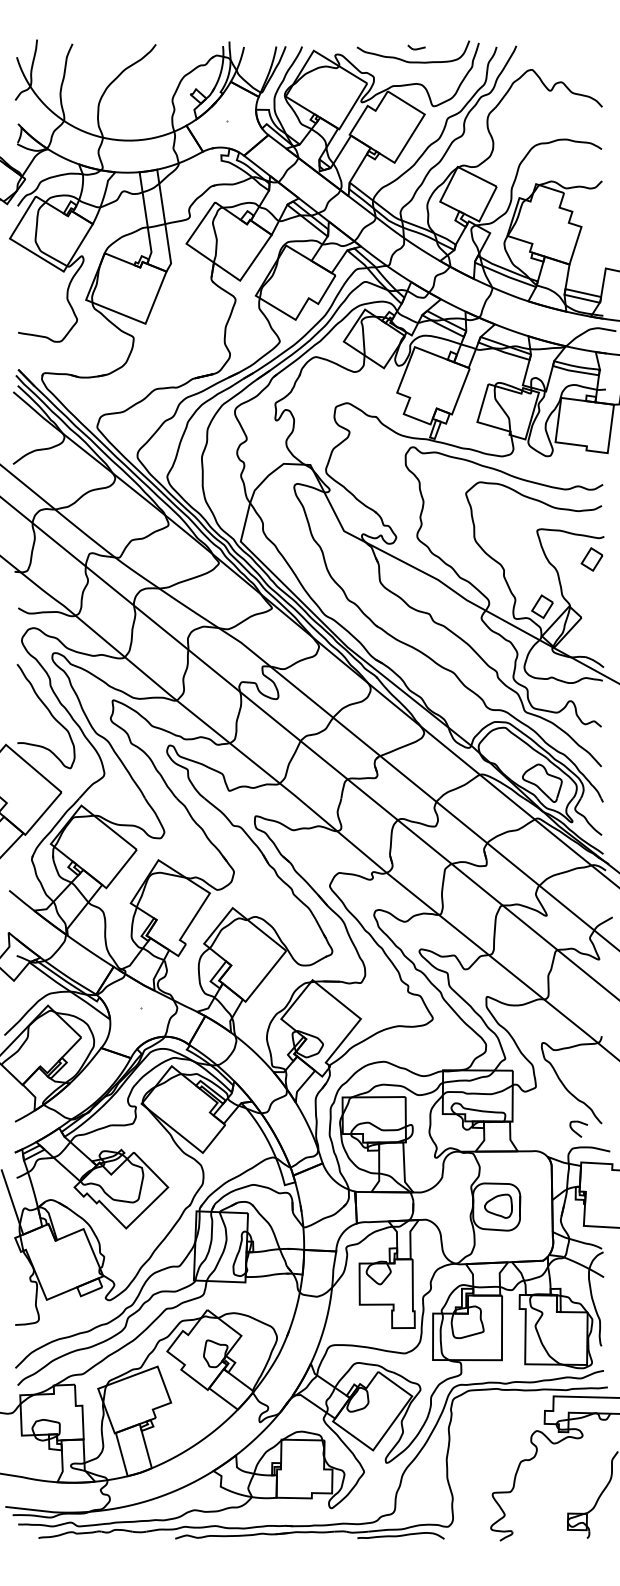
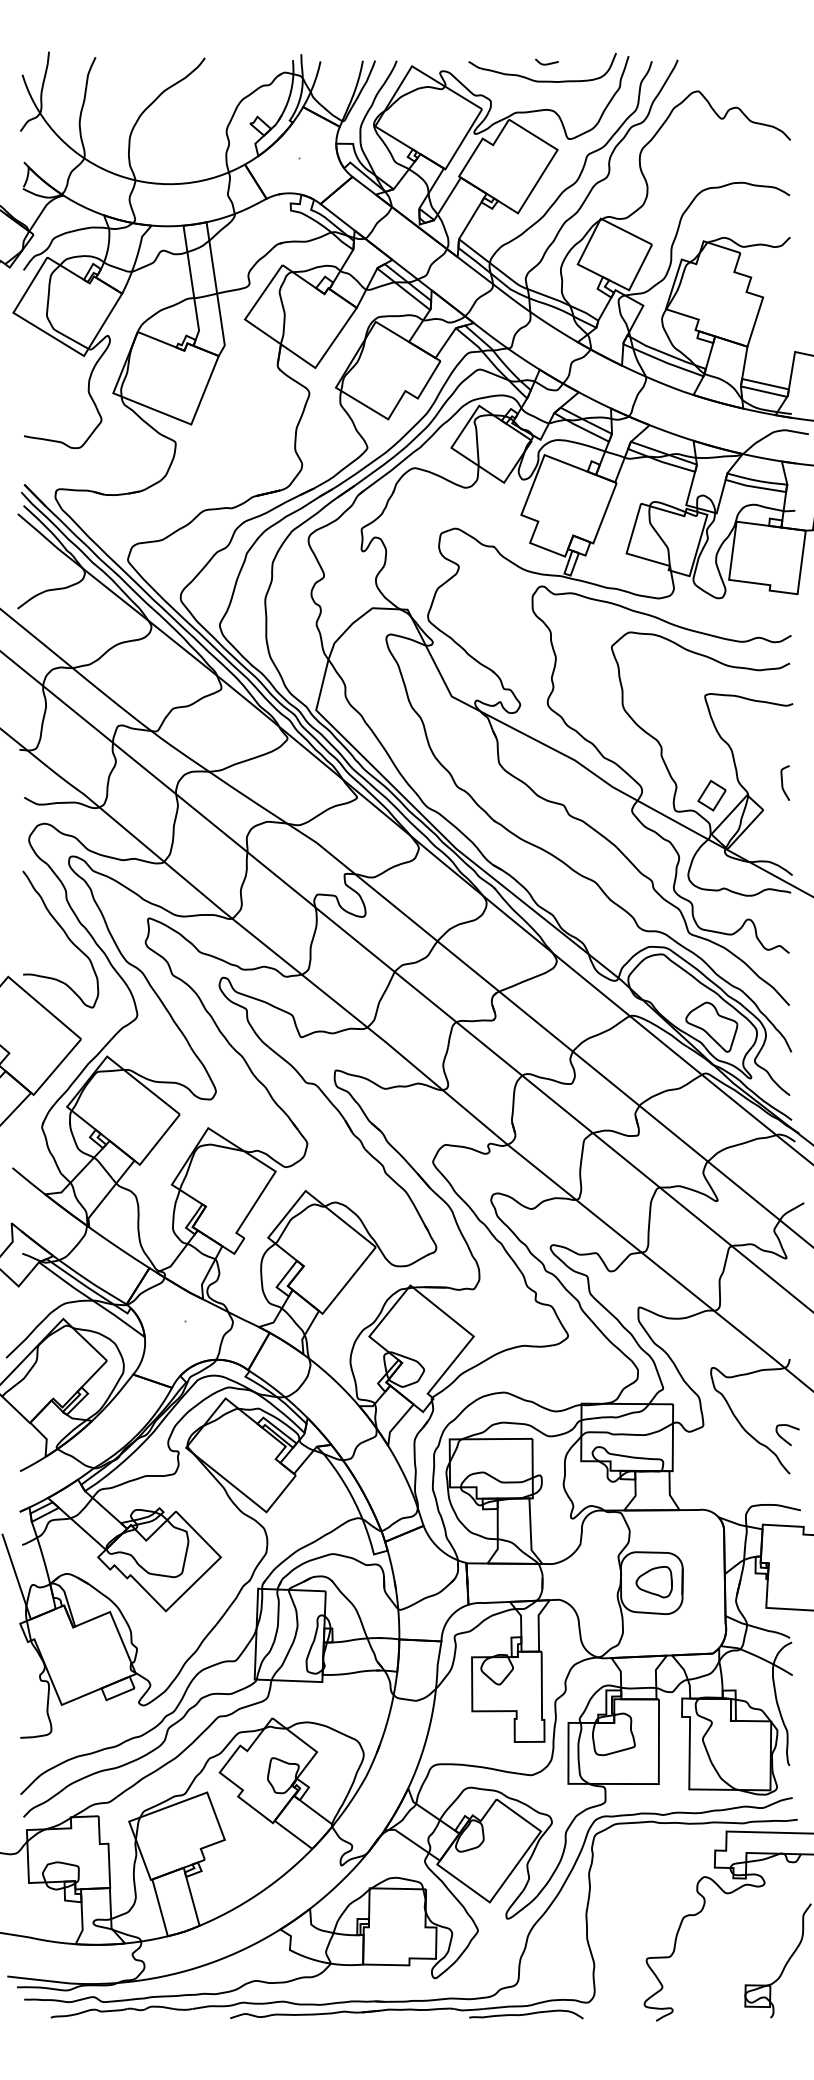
part: (591, 559) -> (776, 733), removed
curve: (597, 597) -> (783, 783), added
curve: (576, 1131) -> (784, 1438), moved

